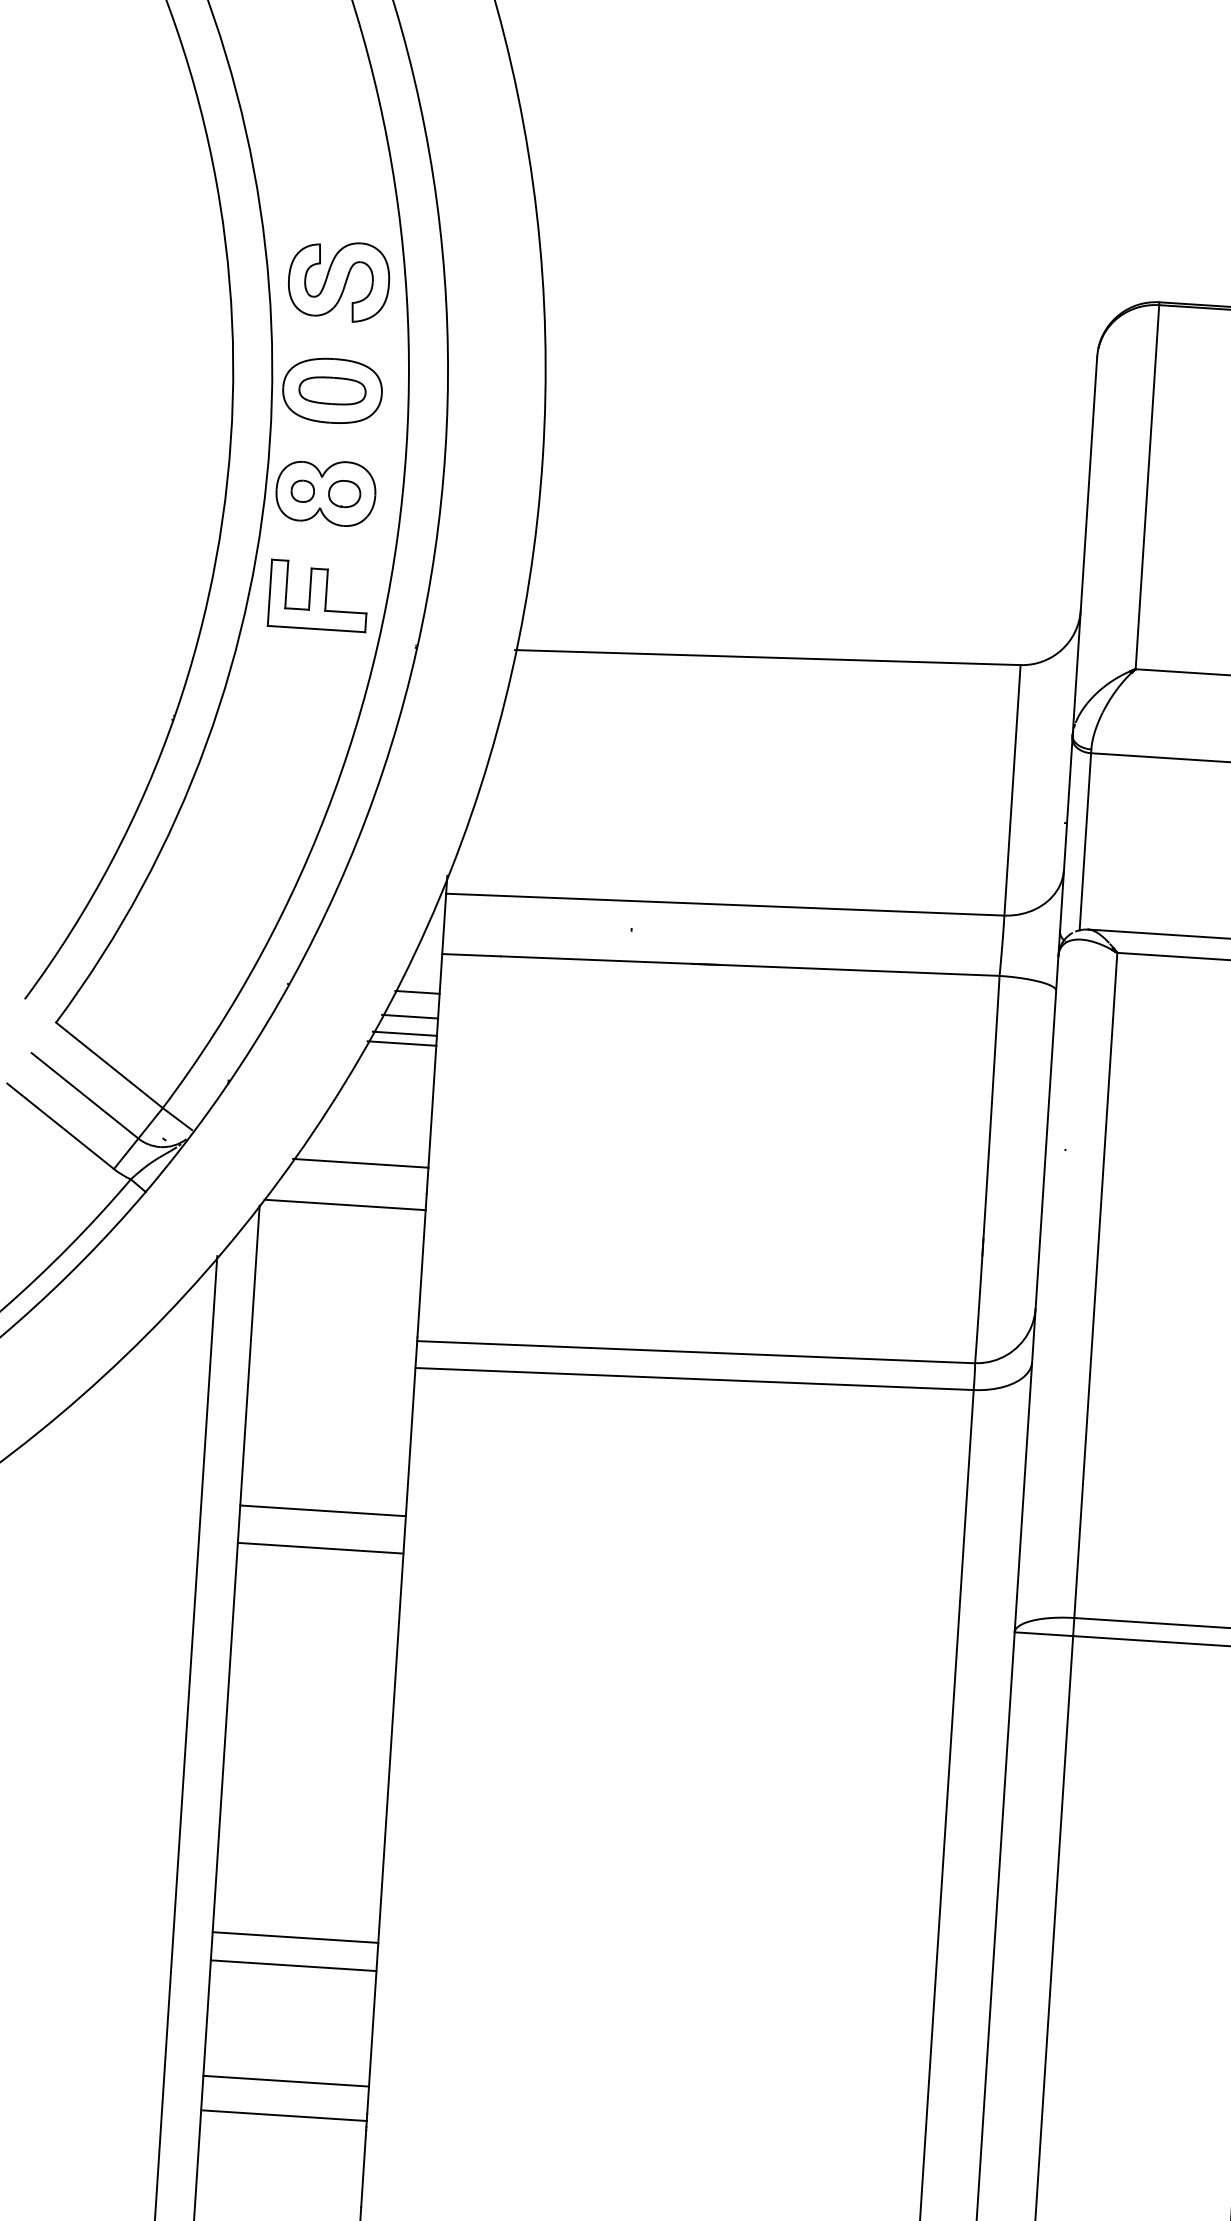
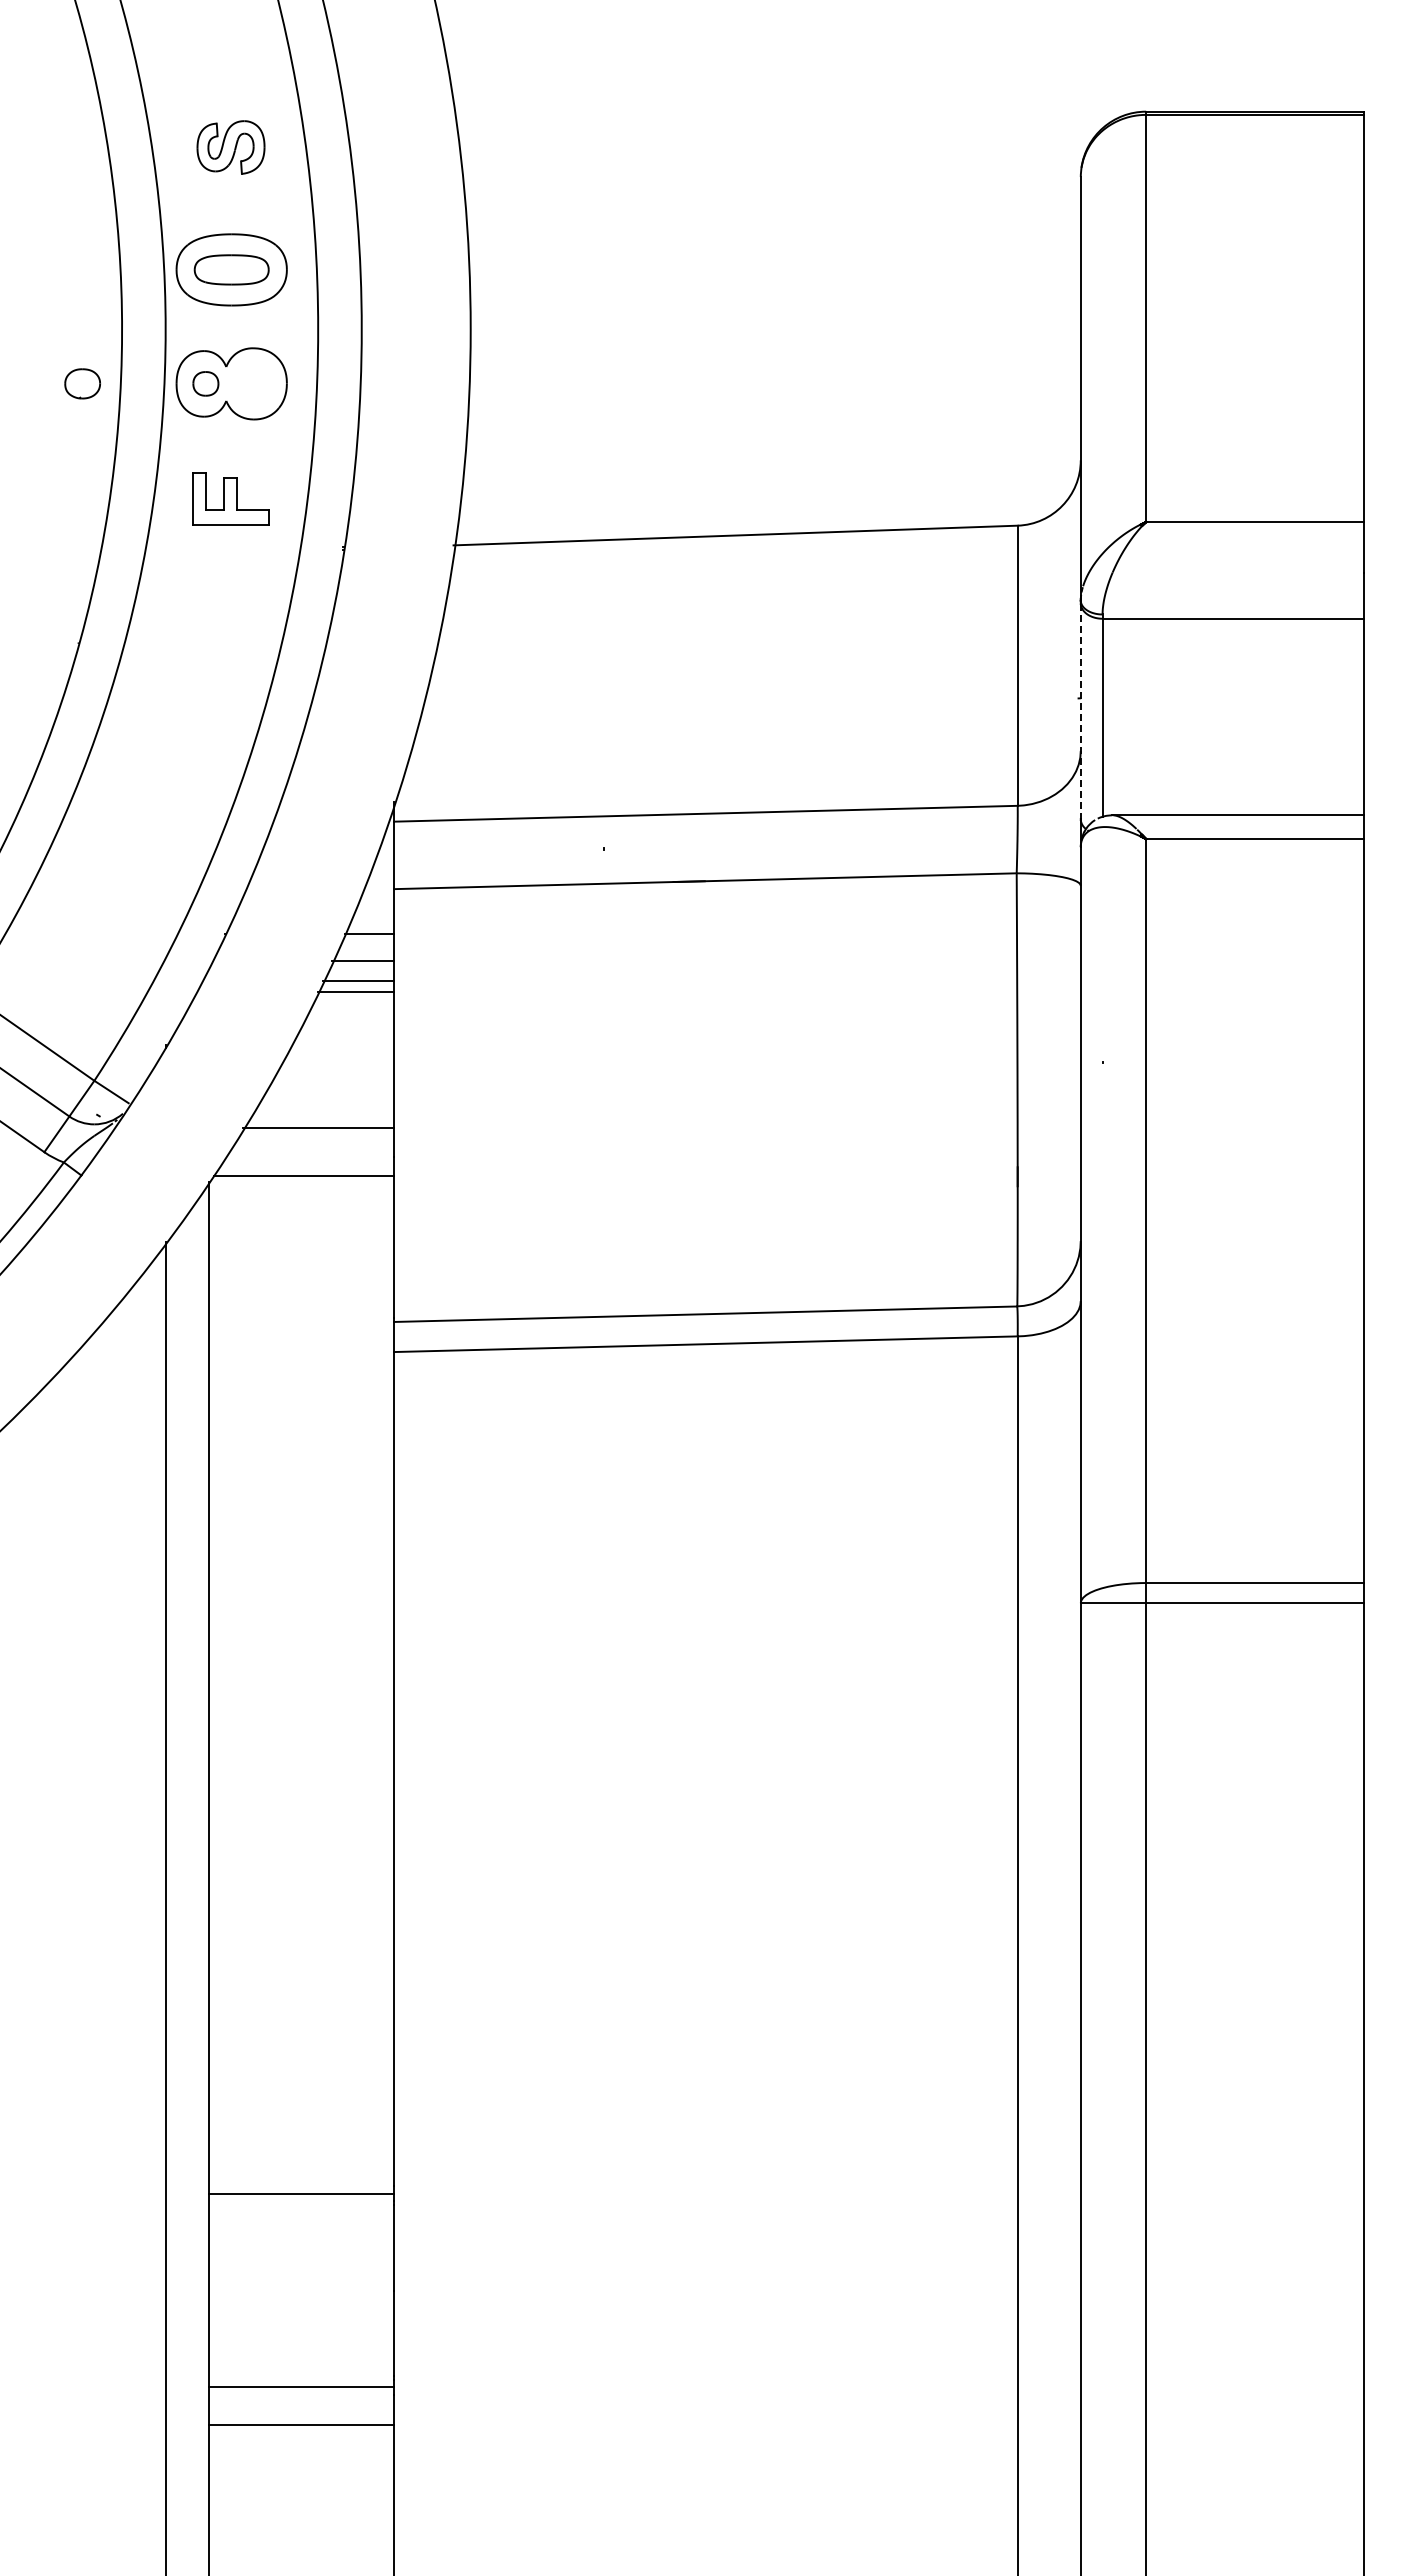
part: (338, 281) -> (230, 147), size x0.6
part: (344, 493) -> (82, 383), moved
part: (319, 595) -> (231, 498), size x0.7
line: (1066, 834) -> (1080, 711), solid -> dashed
line: (322, 1510) -> (301, 1517), removed
line: (320, 1548) -> (301, 1559), removed
line: (295, 1937) -> (301, 1994), removed
line: (293, 1965) -> (301, 2026), removed
line: (285, 2081) -> (301, 2155), removed

